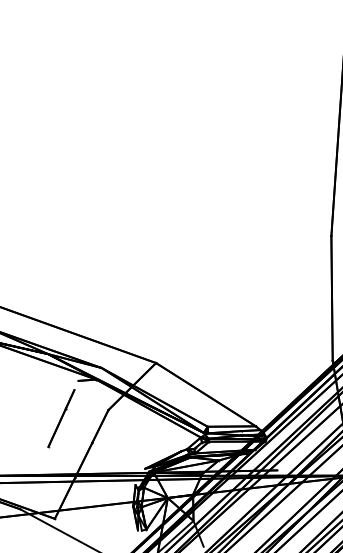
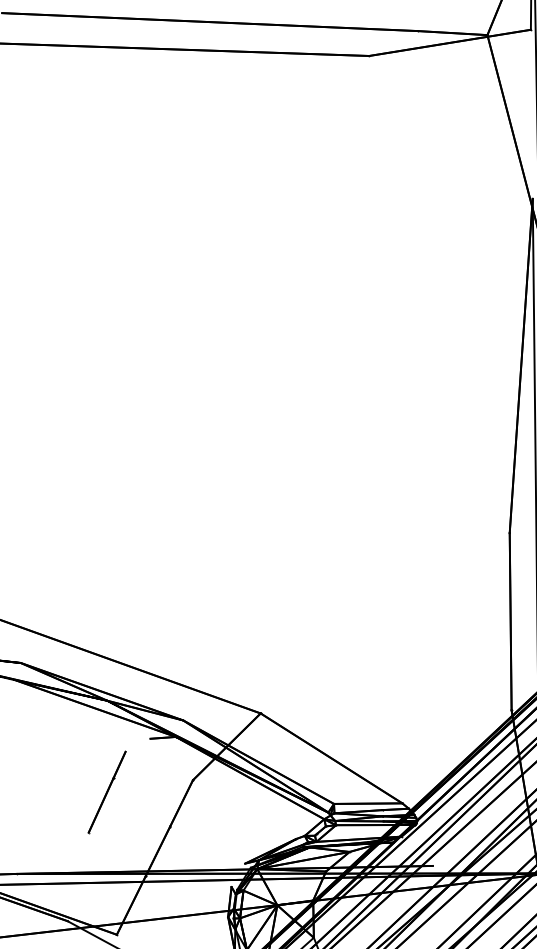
line: (60, 418) -> (106, 792), moved

